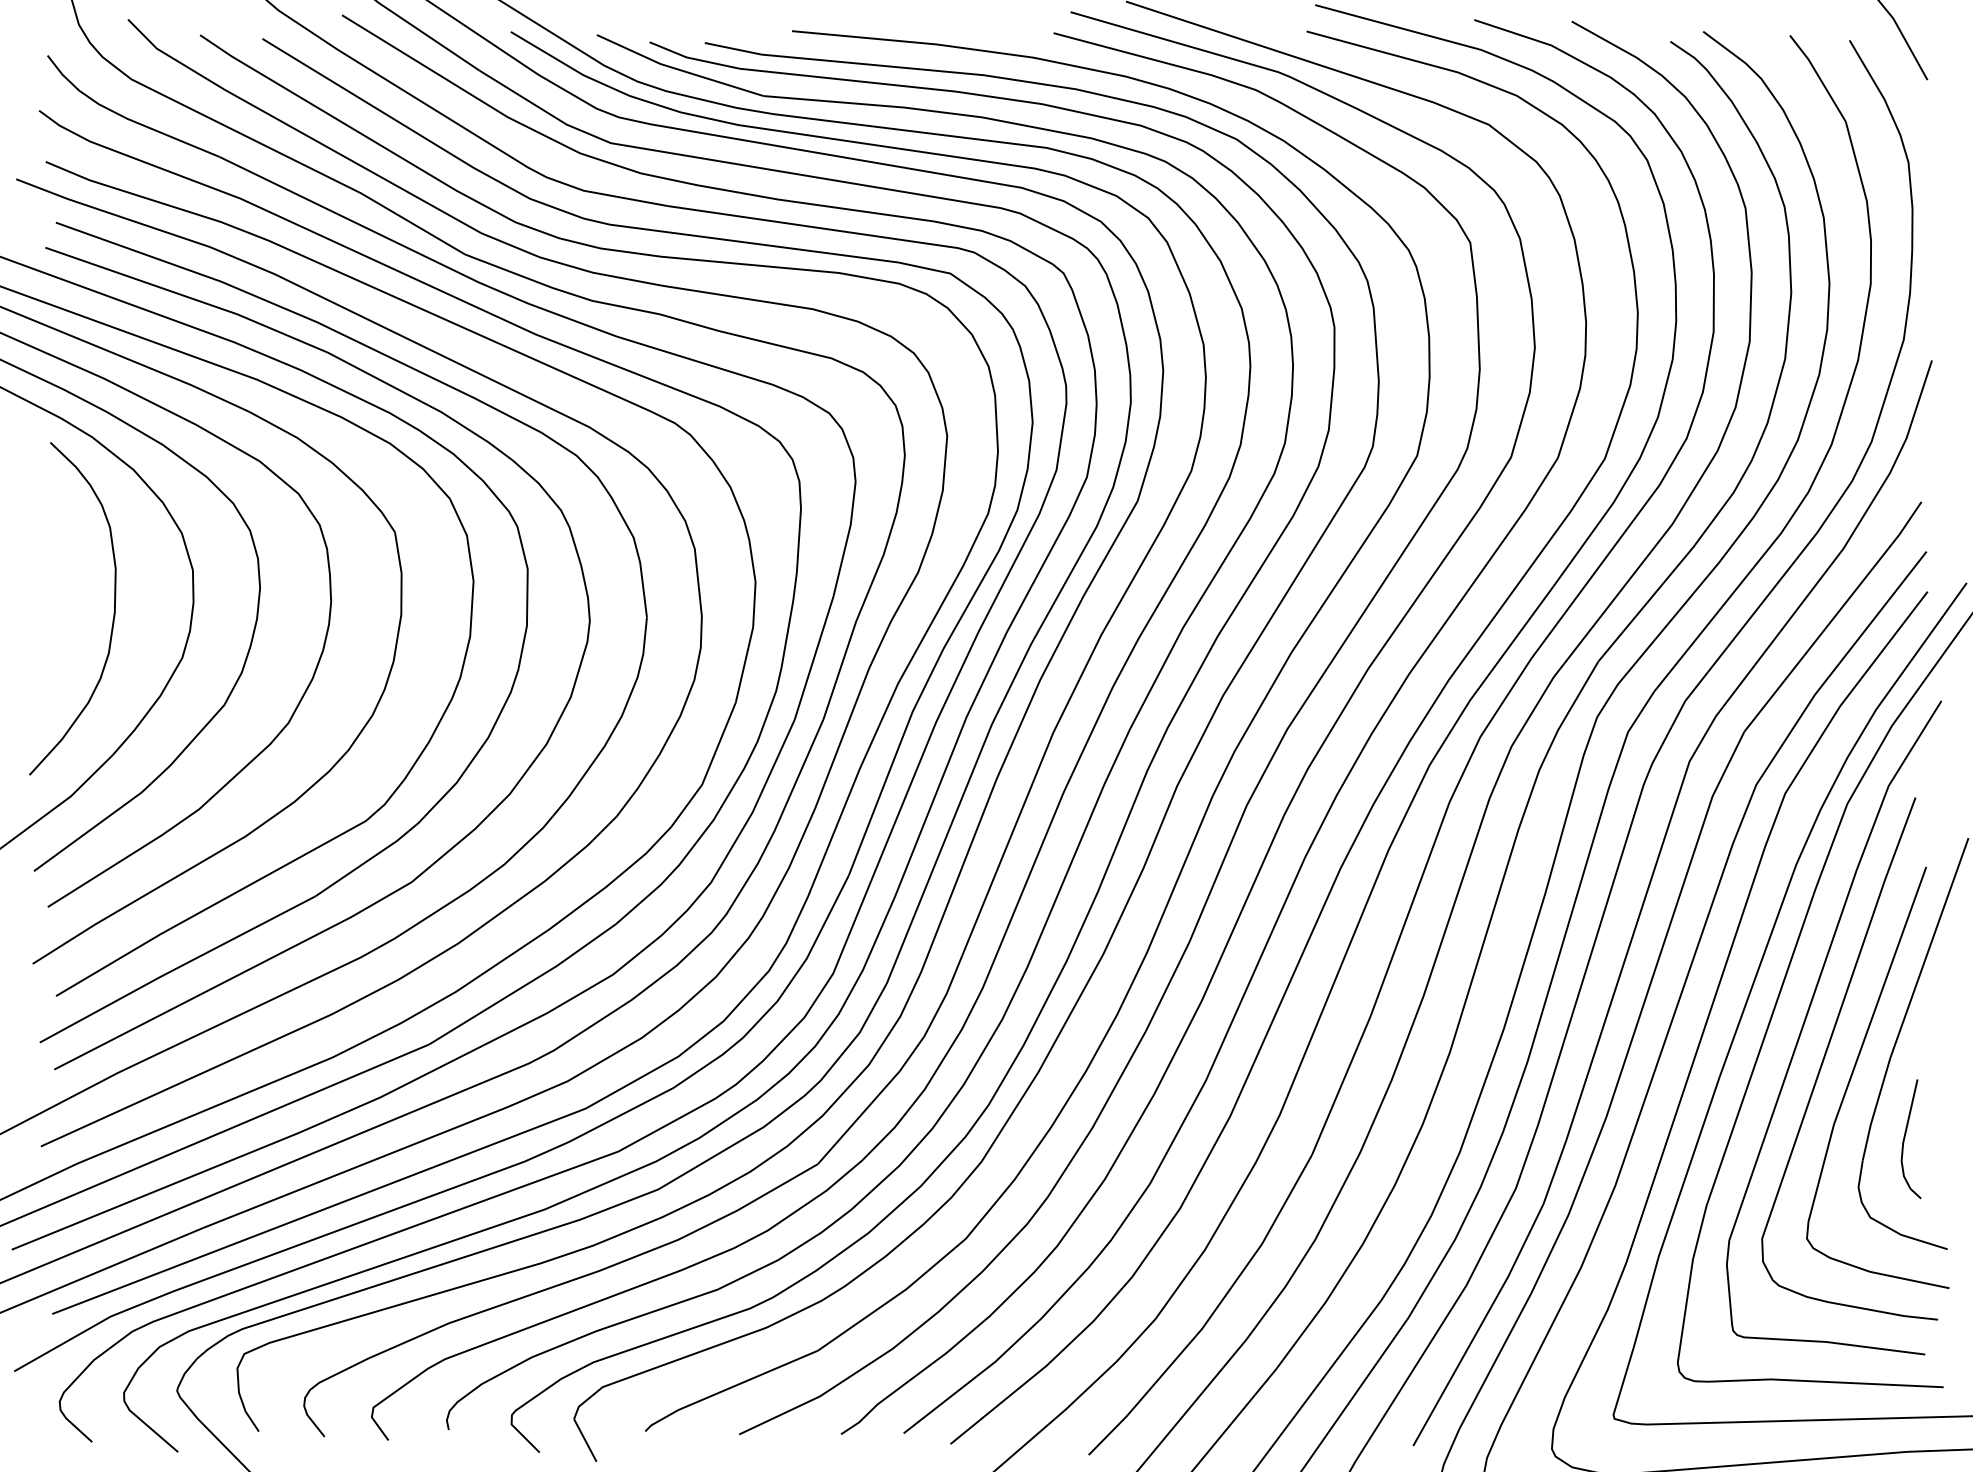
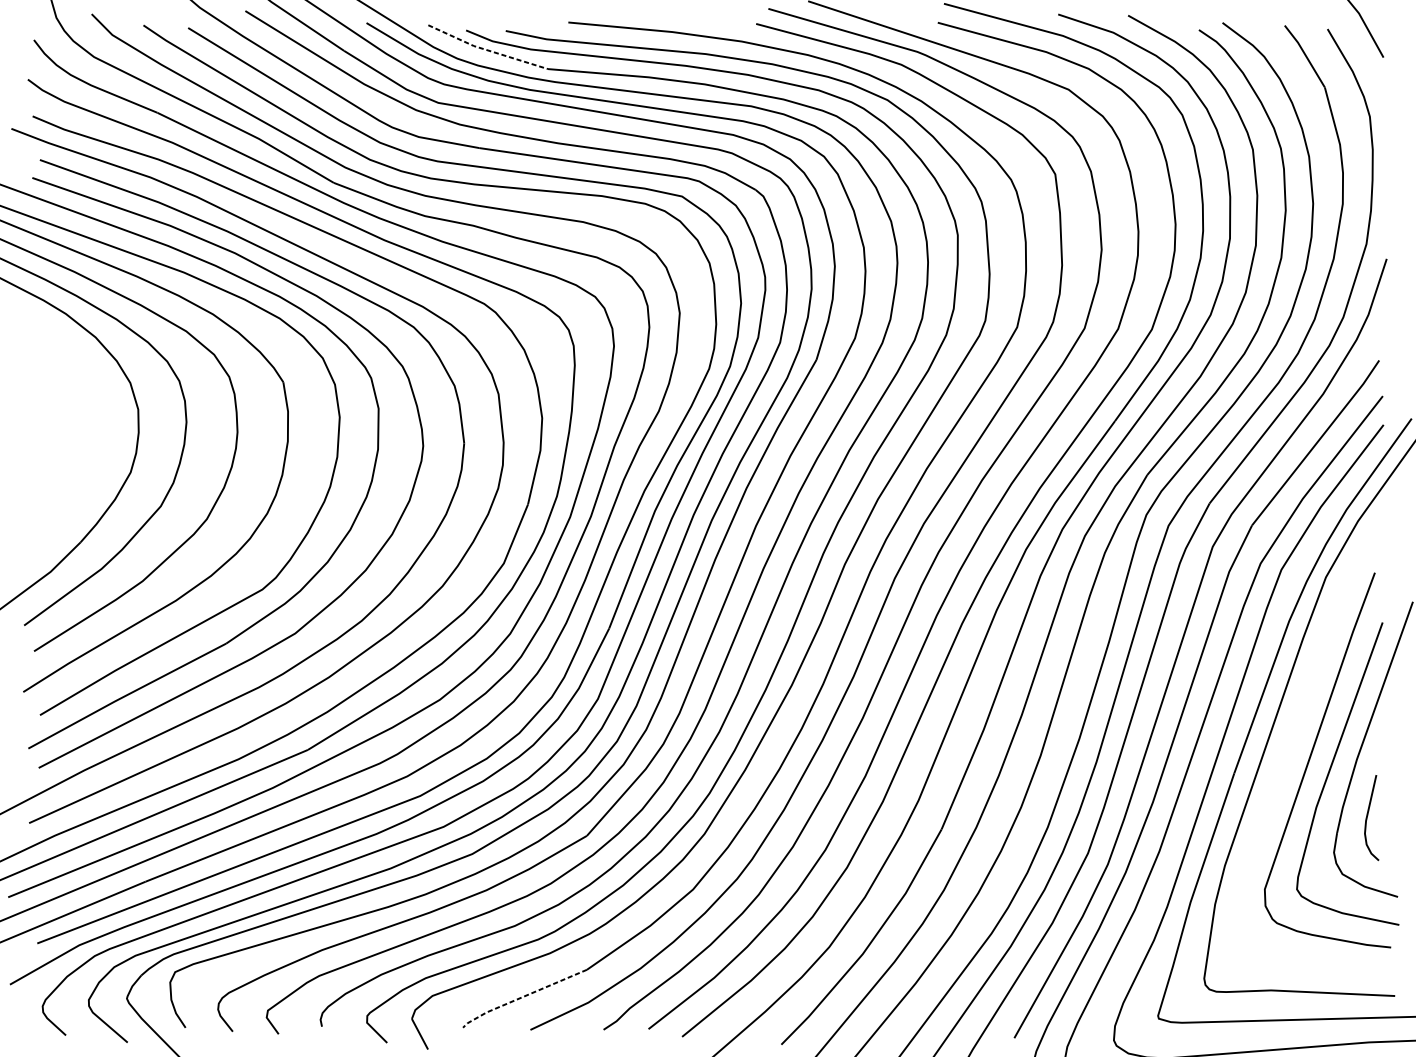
line: (678, 69) -> (486, 50), solid -> dashed
curve: (113, 612) -> (81, 439), removed
curve: (1806, 1019) -> (1296, 732), removed
line: (728, 1388) -> (522, 996), solid -> dashed

